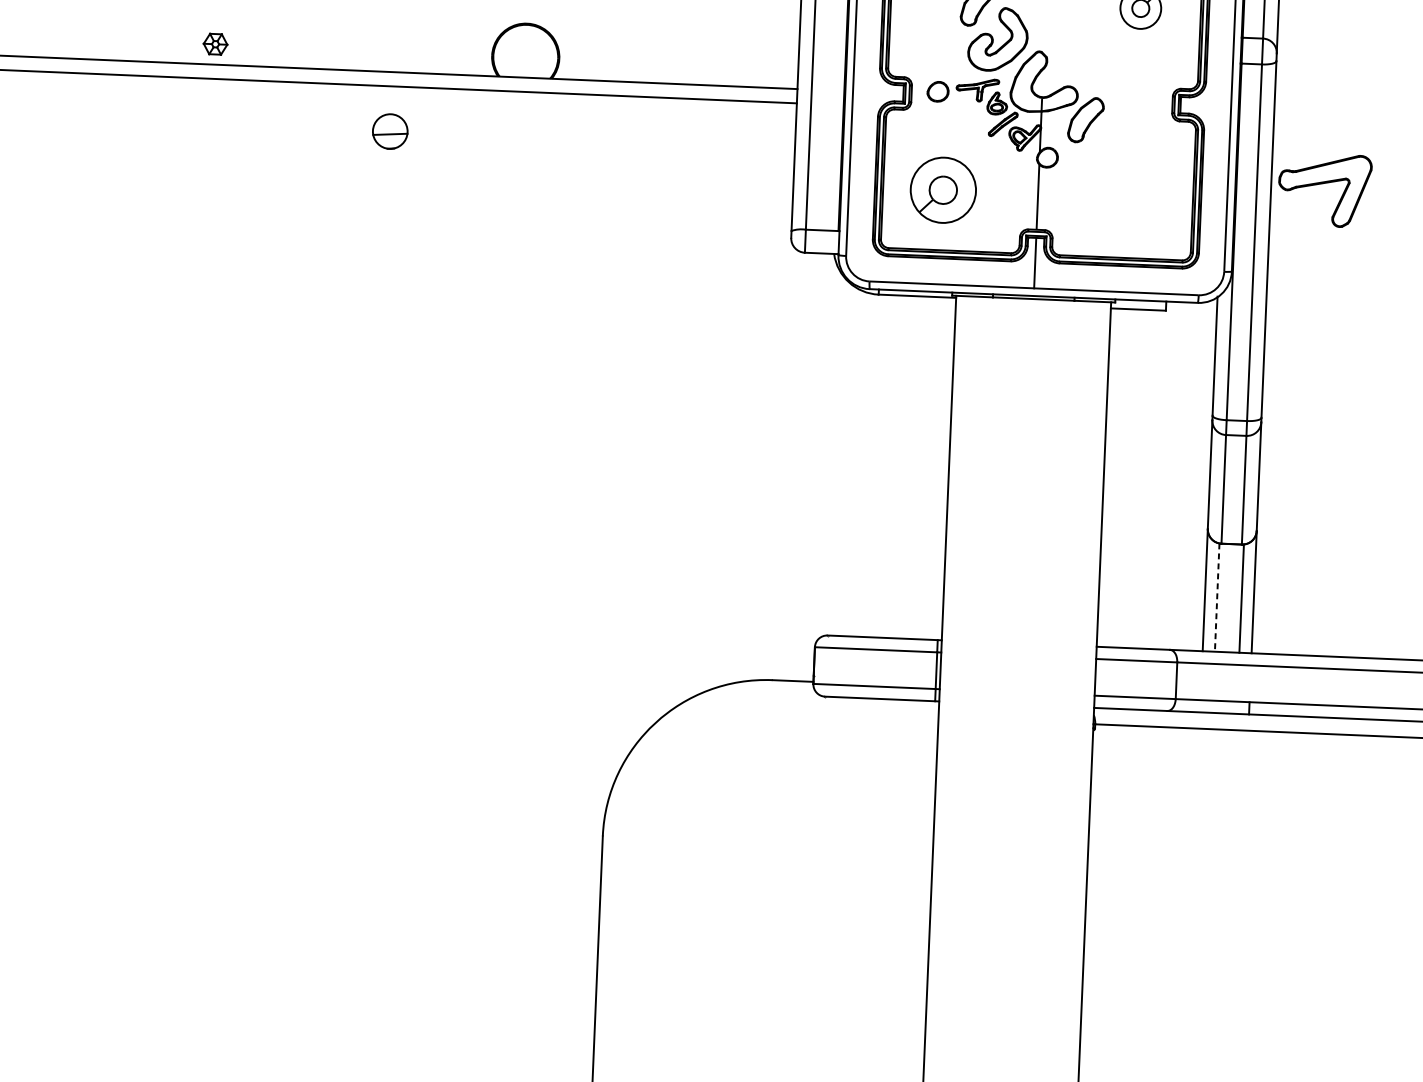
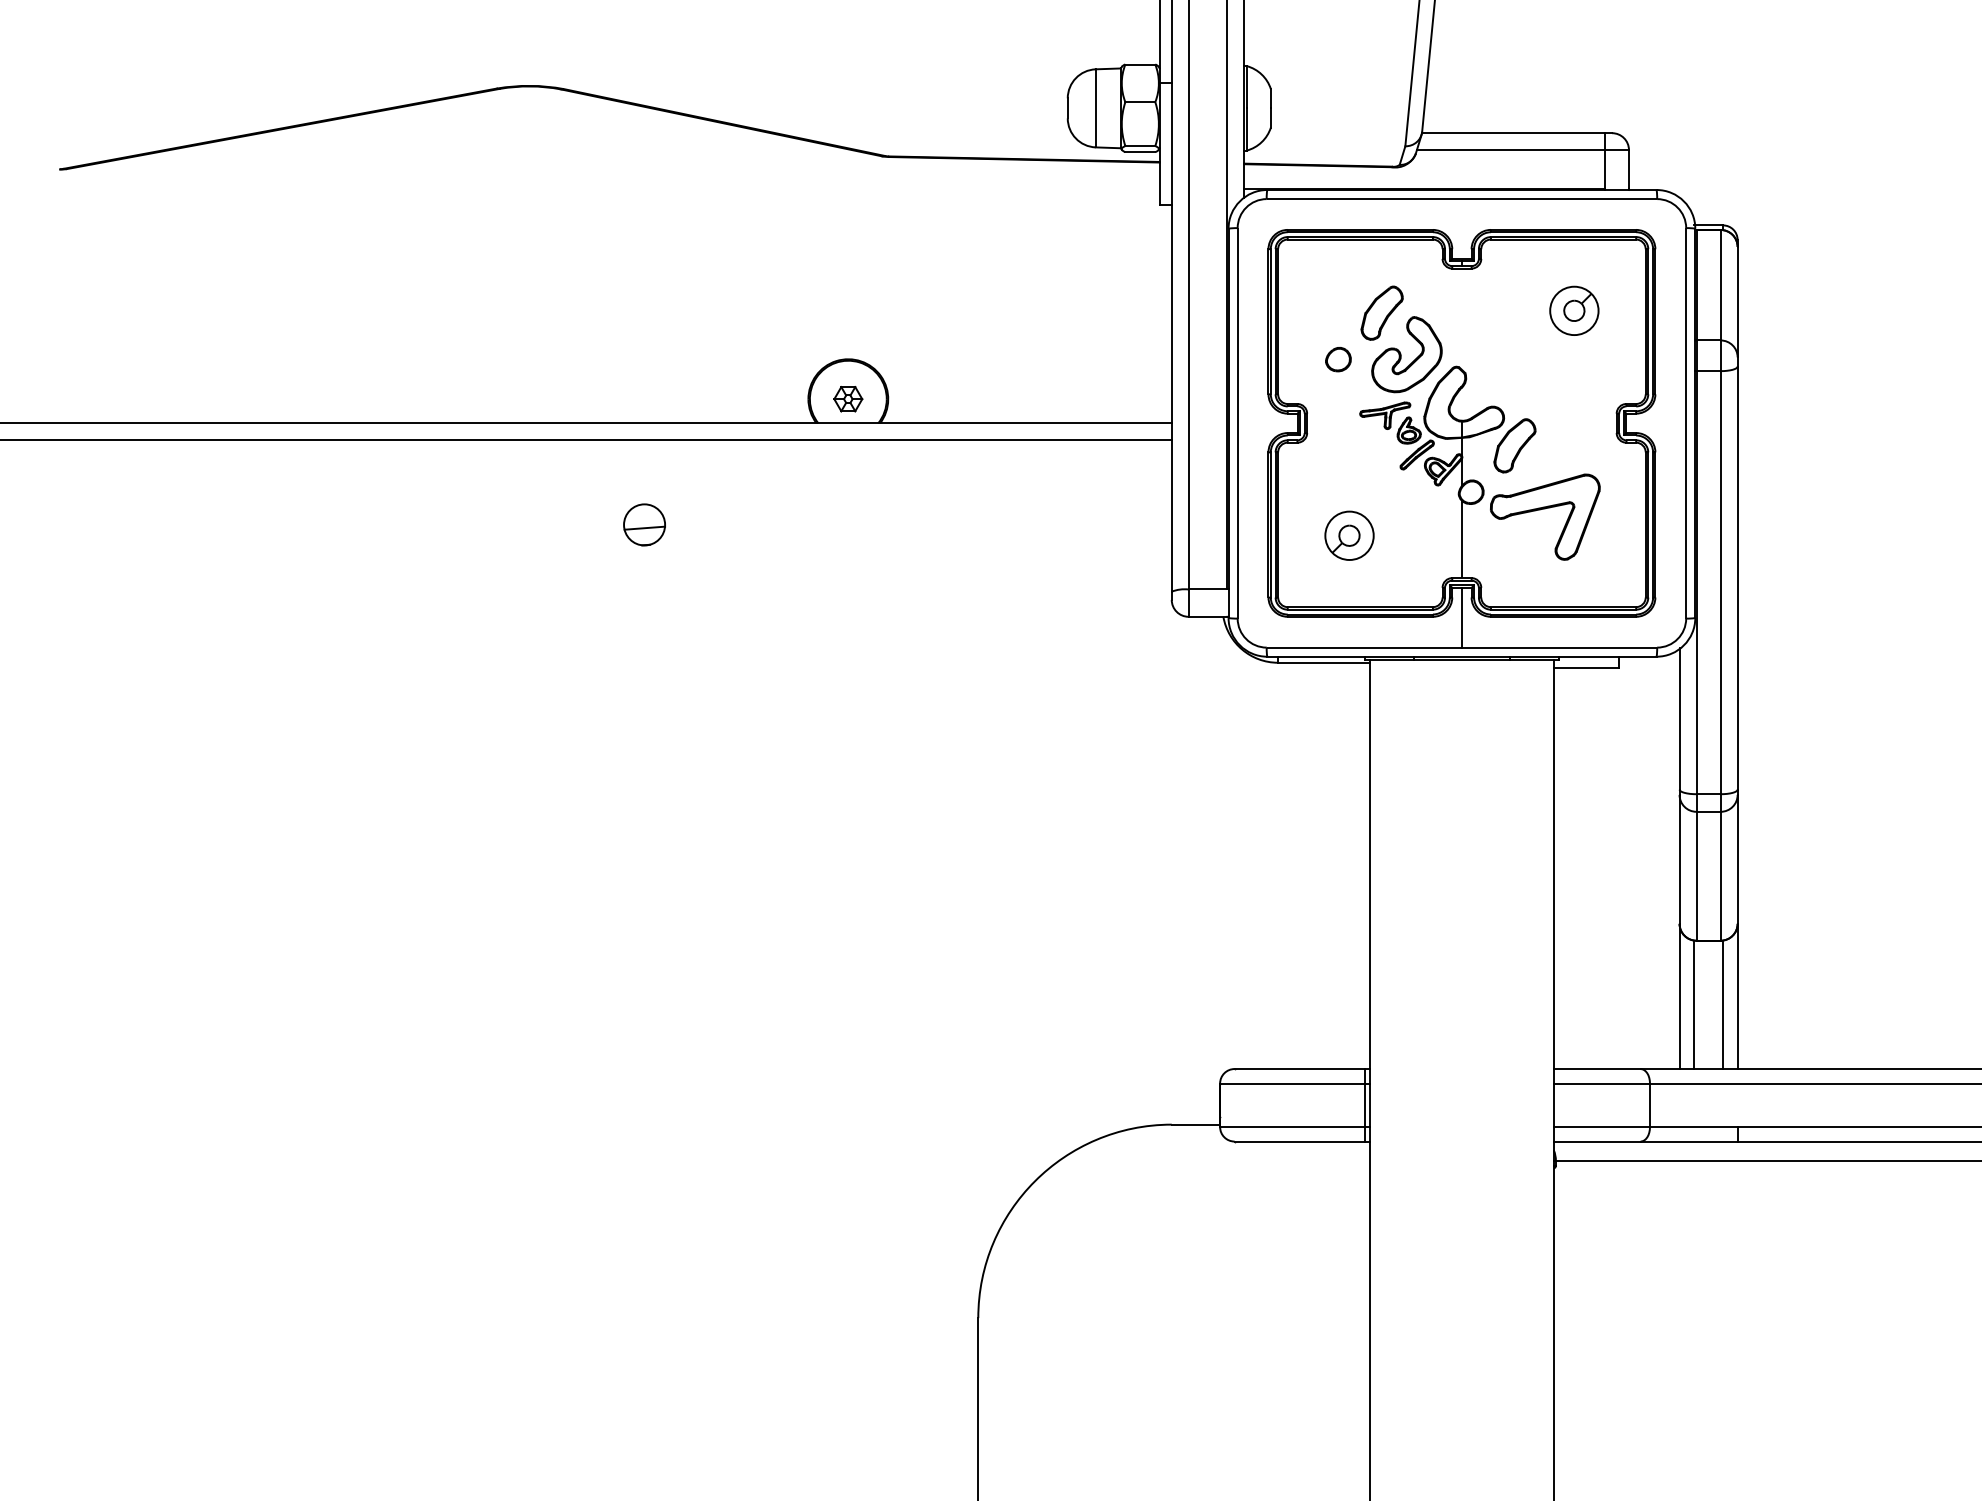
part: (215, 44) -> (848, 399), moved
part: (938, 91) -> (1338, 359), moved
part: (390, 131) -> (644, 524), moved
part: (1325, 183) -> (1545, 509), moved
part: (943, 189) -> (1349, 535), size x0.62
line: (1217, 598) -> (1694, 1005), dashed -> solid

